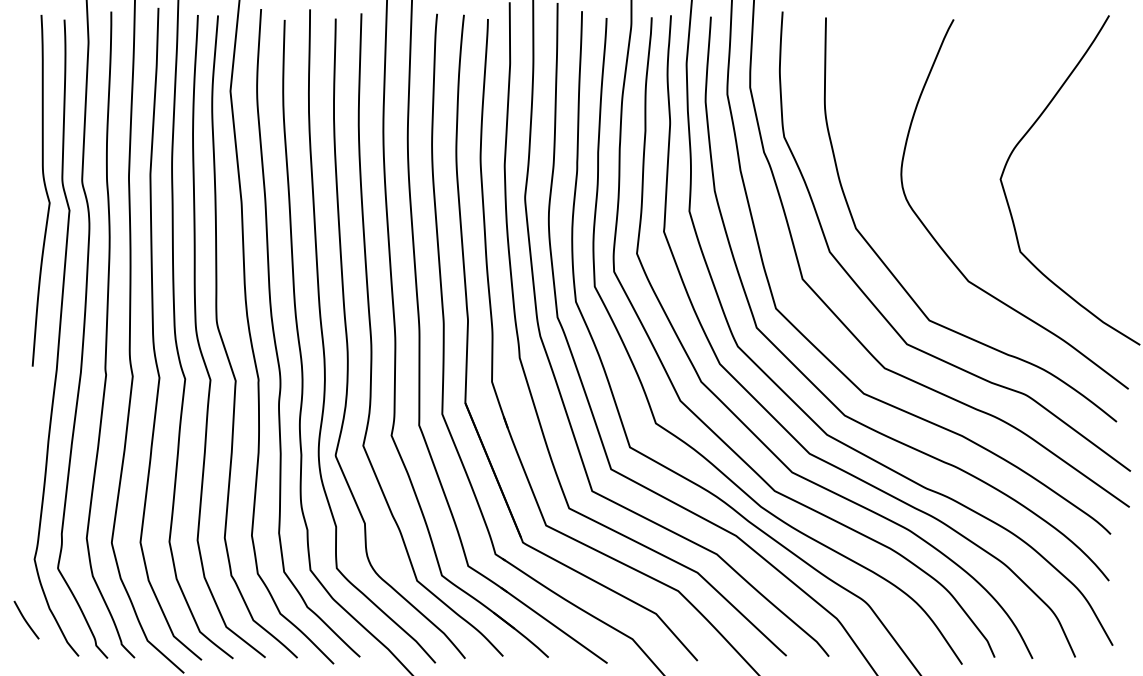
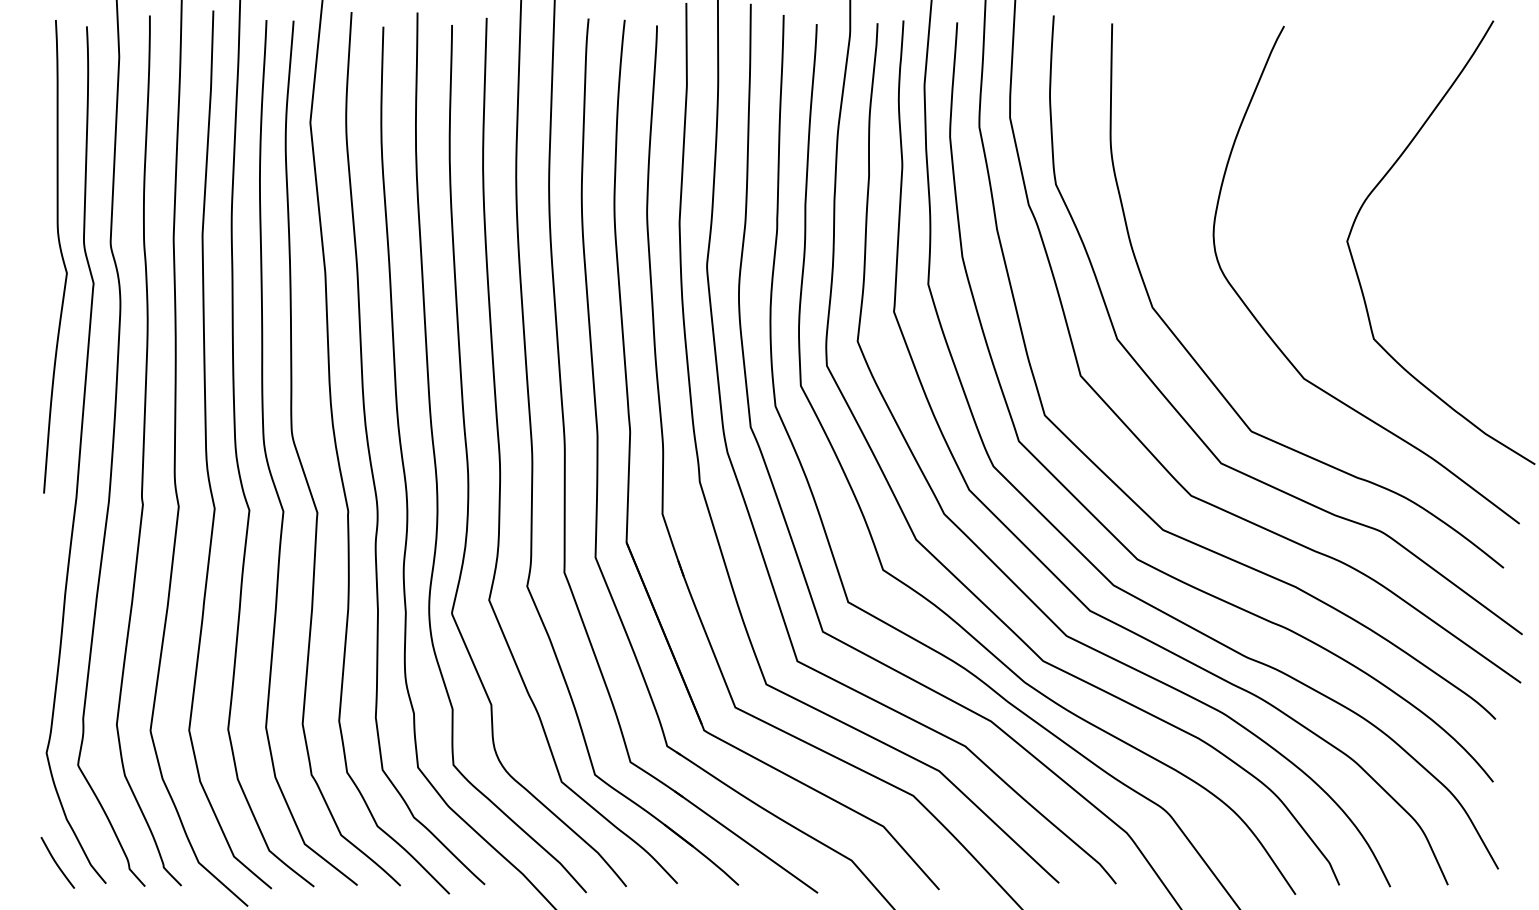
curve: (25, 619) -> (56, 862), moved

